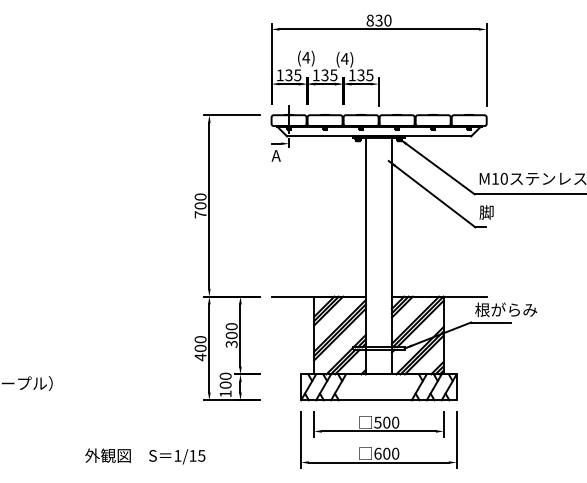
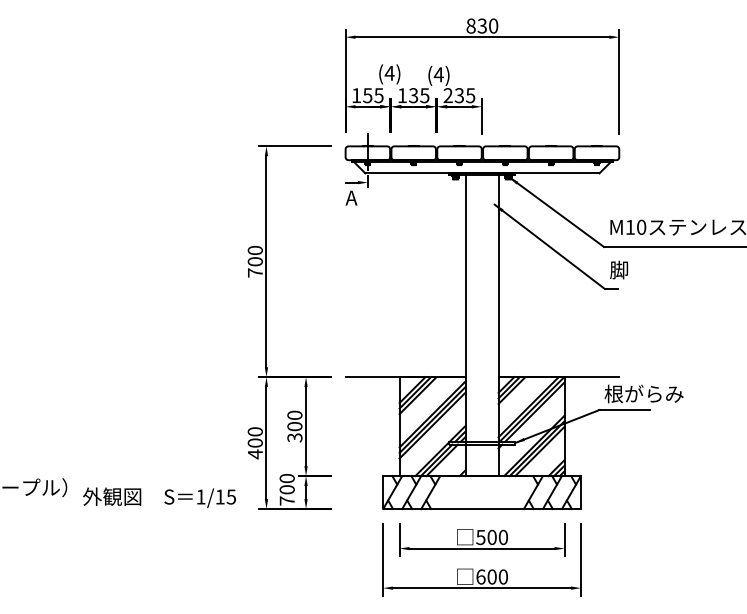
text: (288, 74) -> (367, 94), 135 -> 155
text: (351, 74) -> (447, 94), 135 -> 235
text: (225, 393) -> (287, 500), 100 -> 700
text: (145, 456) -> (159, 497), moved

